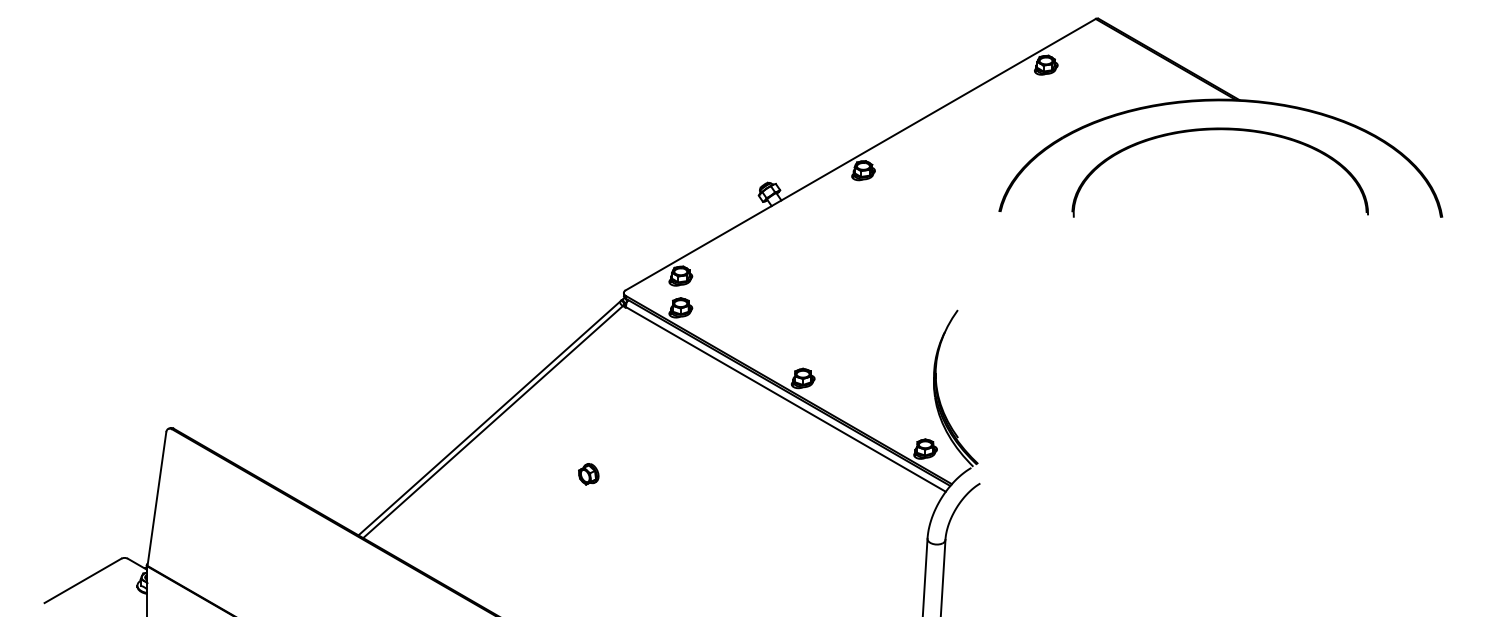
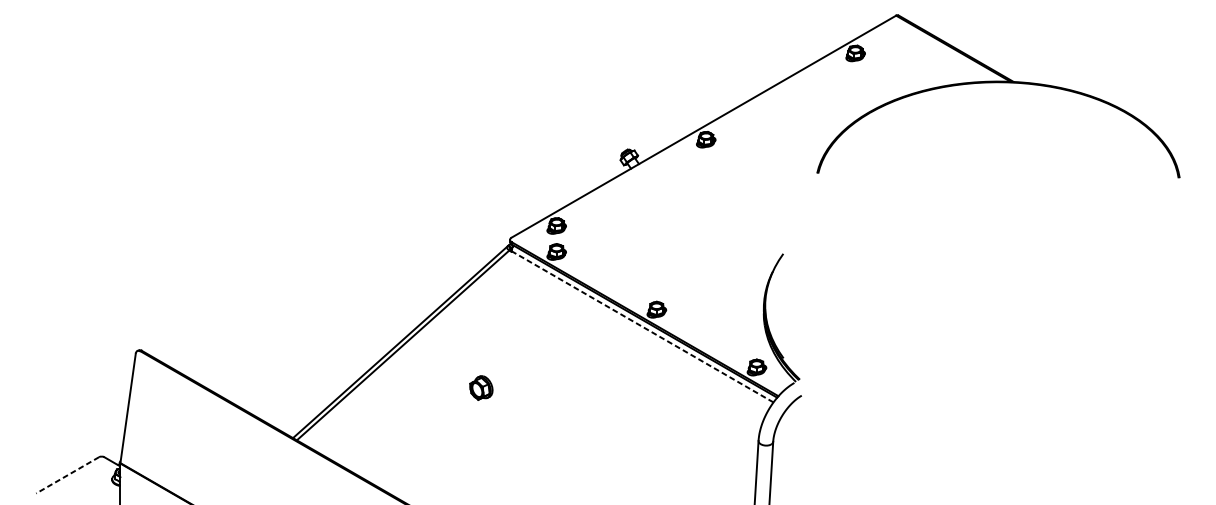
part: (1219, 130) -> (997, 106), removed
line: (785, 399) -> (642, 326), solid -> dashed
part: (588, 474) -> (481, 388), size x1.4
line: (82, 581) -> (67, 475), solid -> dashed

